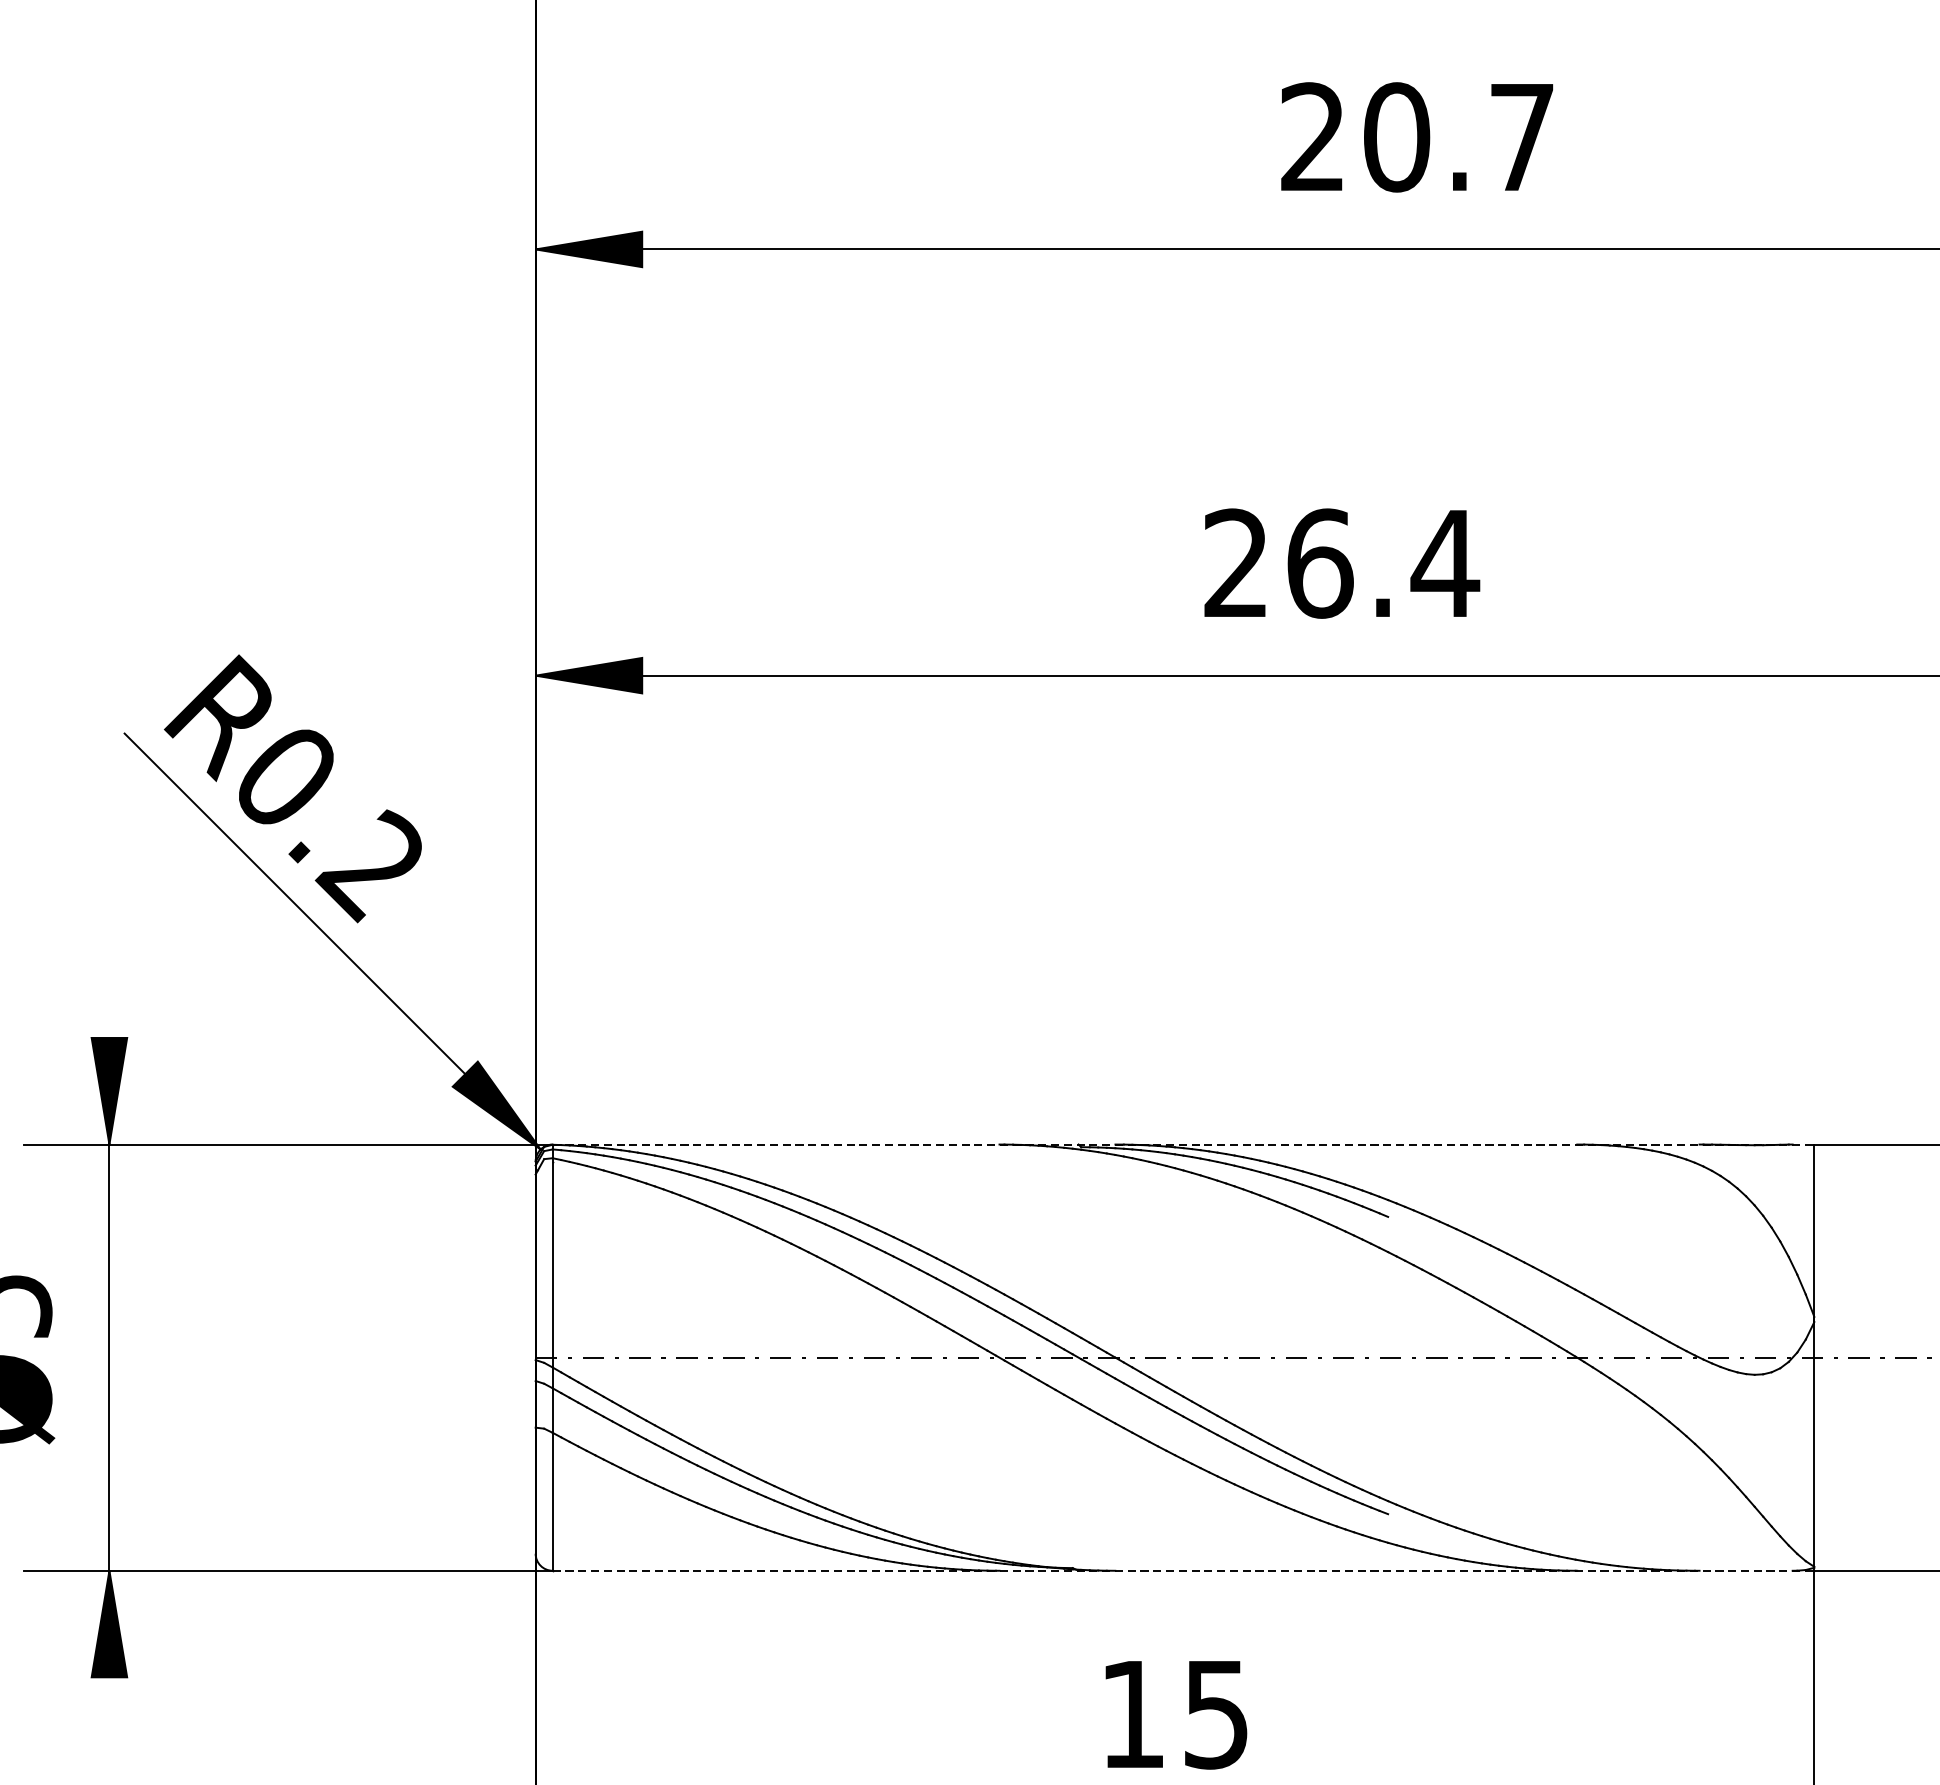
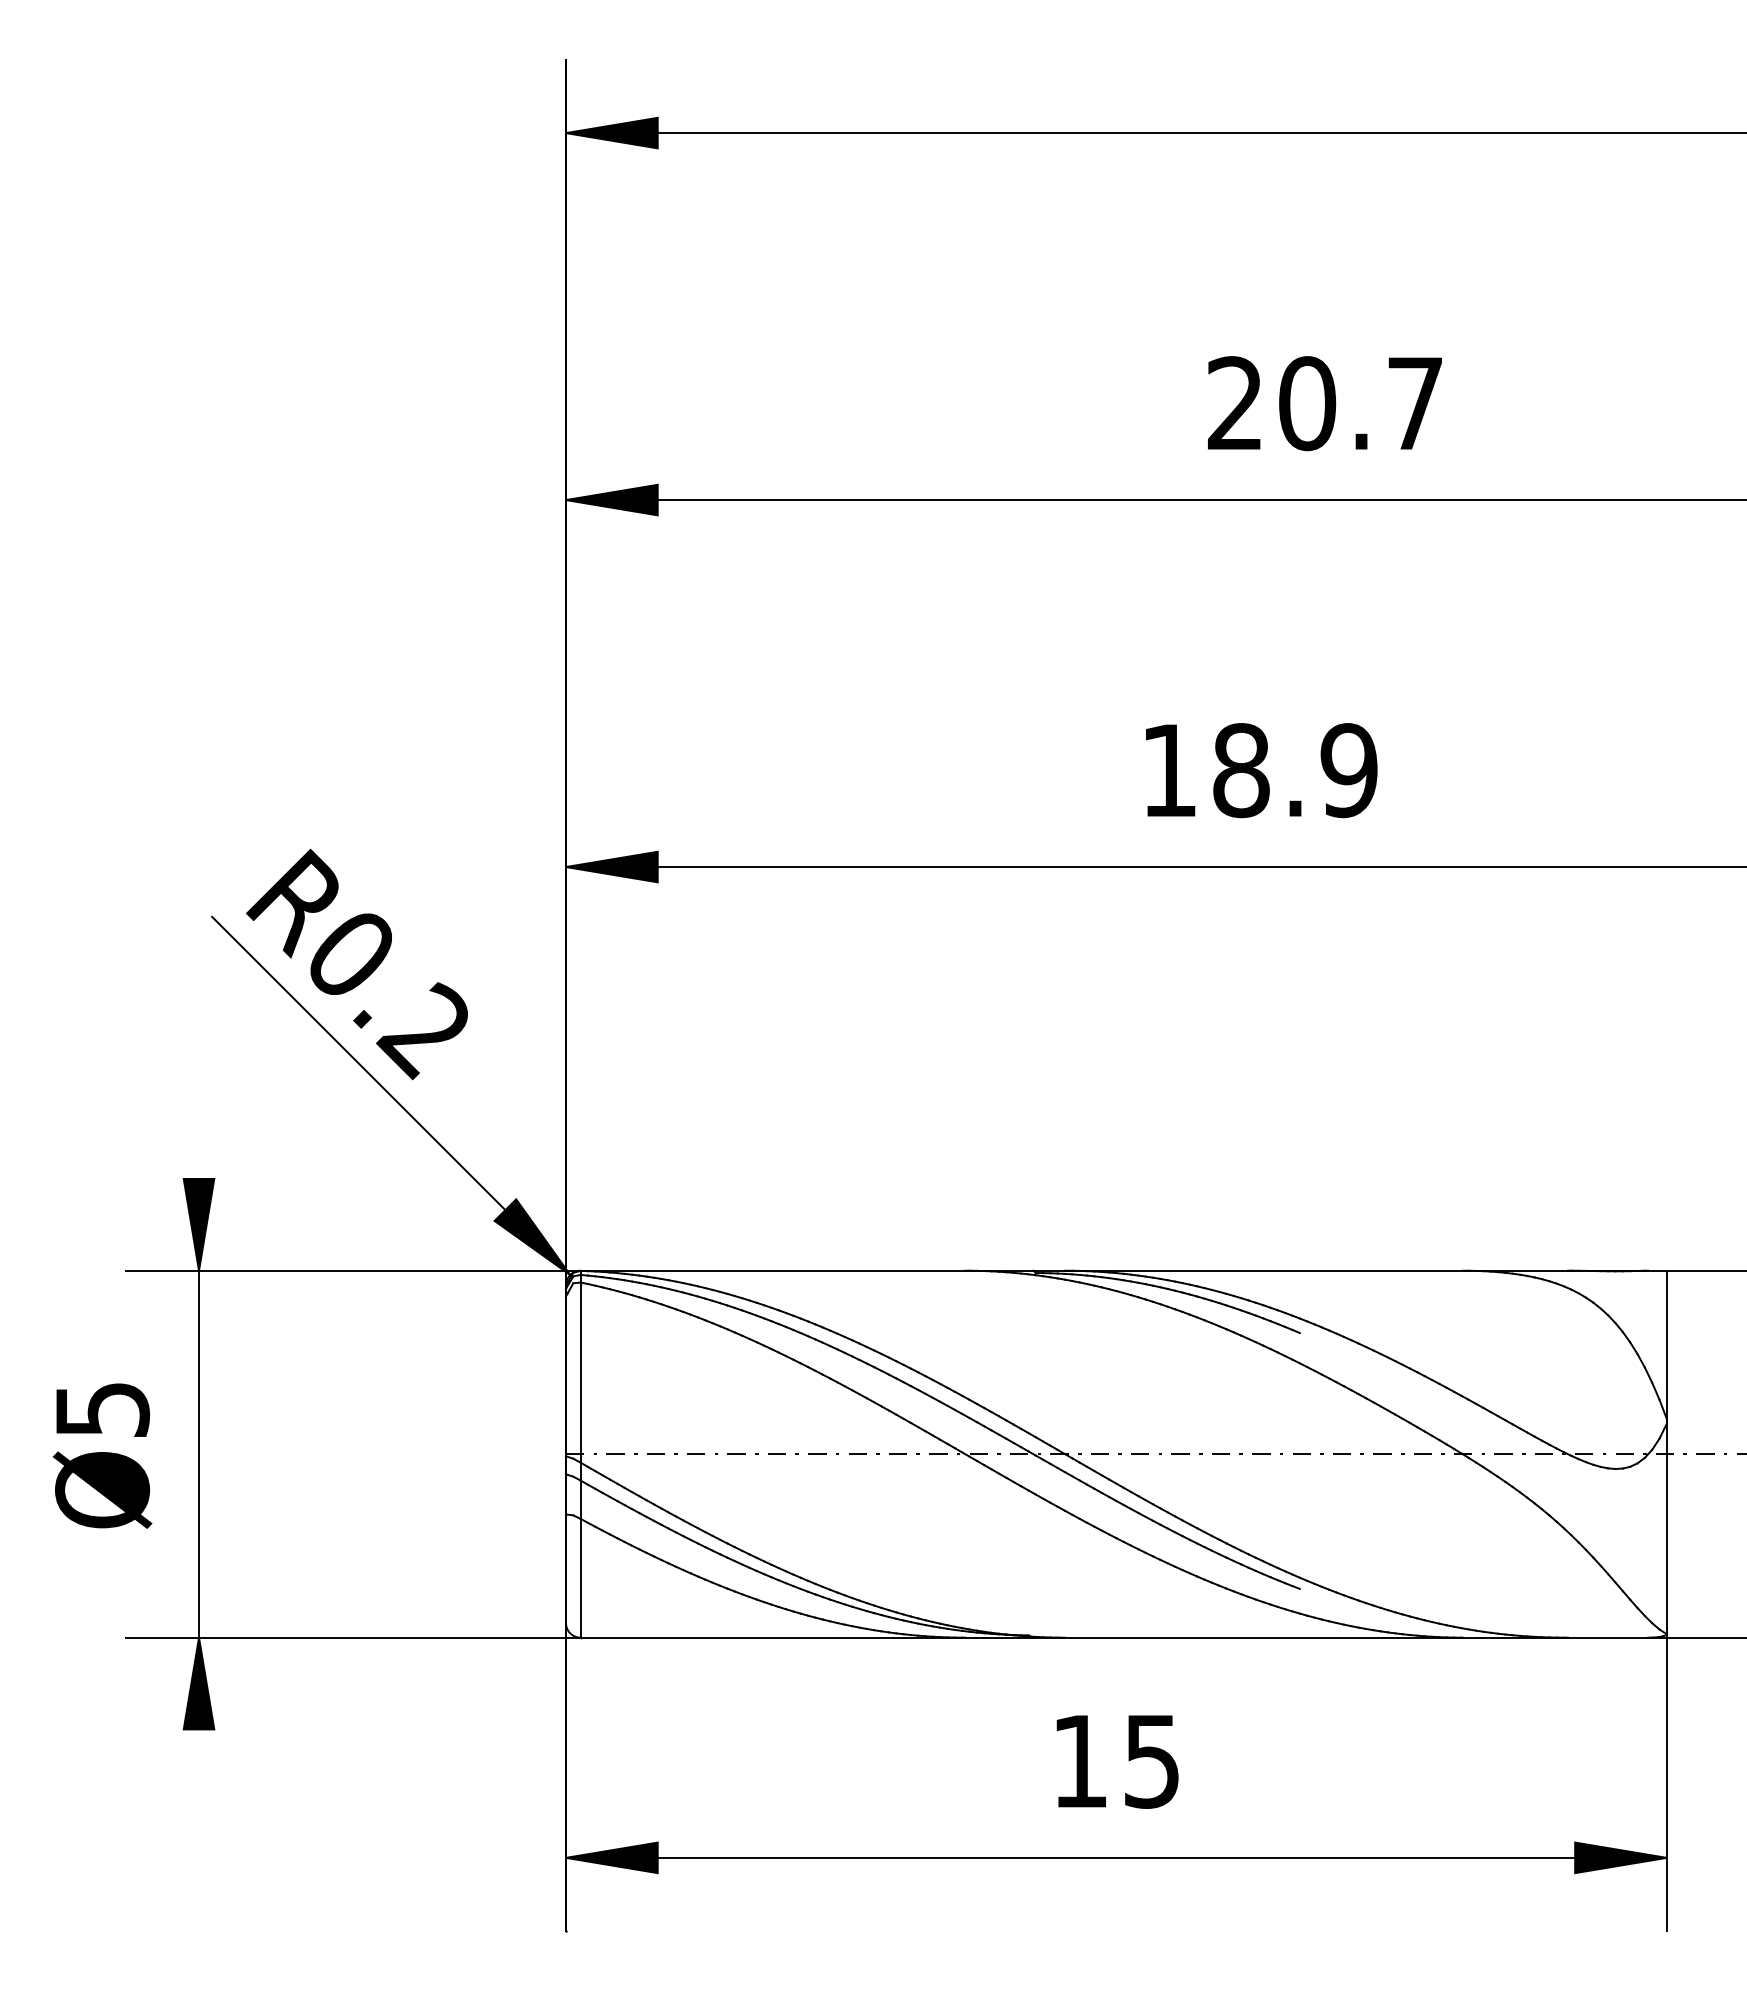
text: (1342, 563) -> (1260, 770), 26.4 -> 18.9
line: (1184, 1144) -> (1124, 1270), dashed -> solid
line: (1184, 1570) -> (1124, 1637), dashed -> solid

